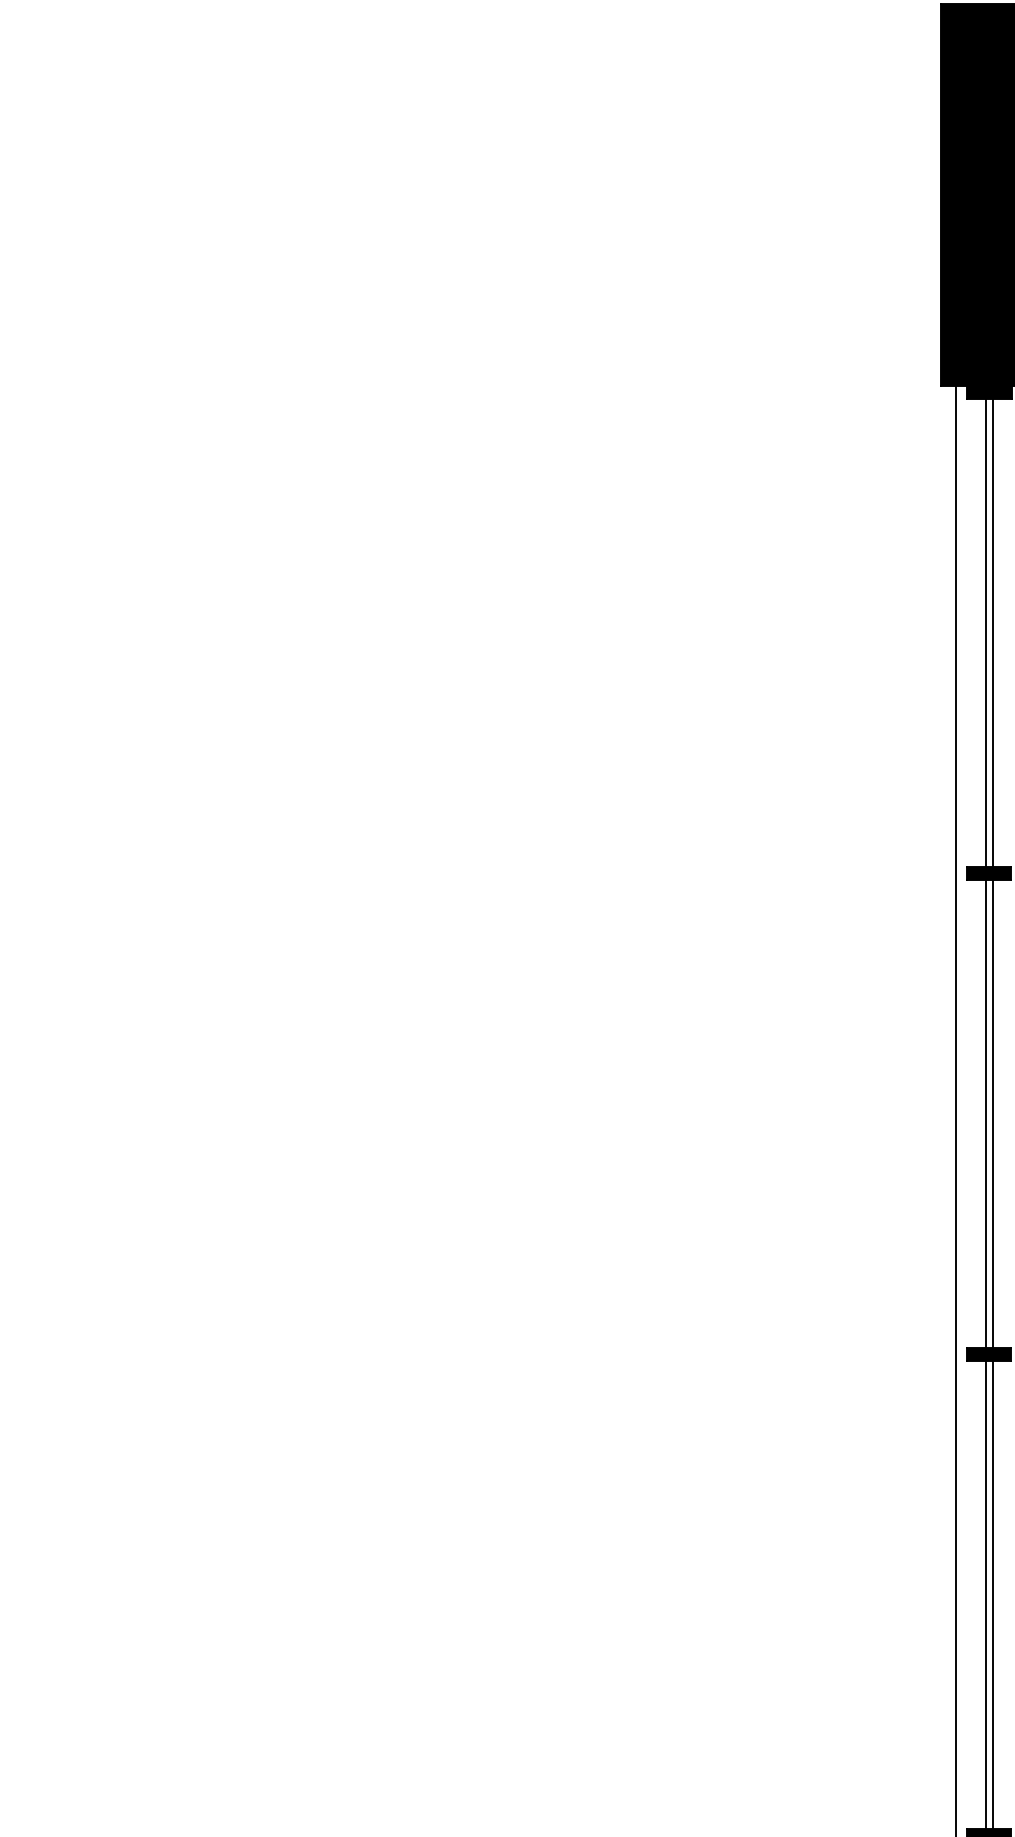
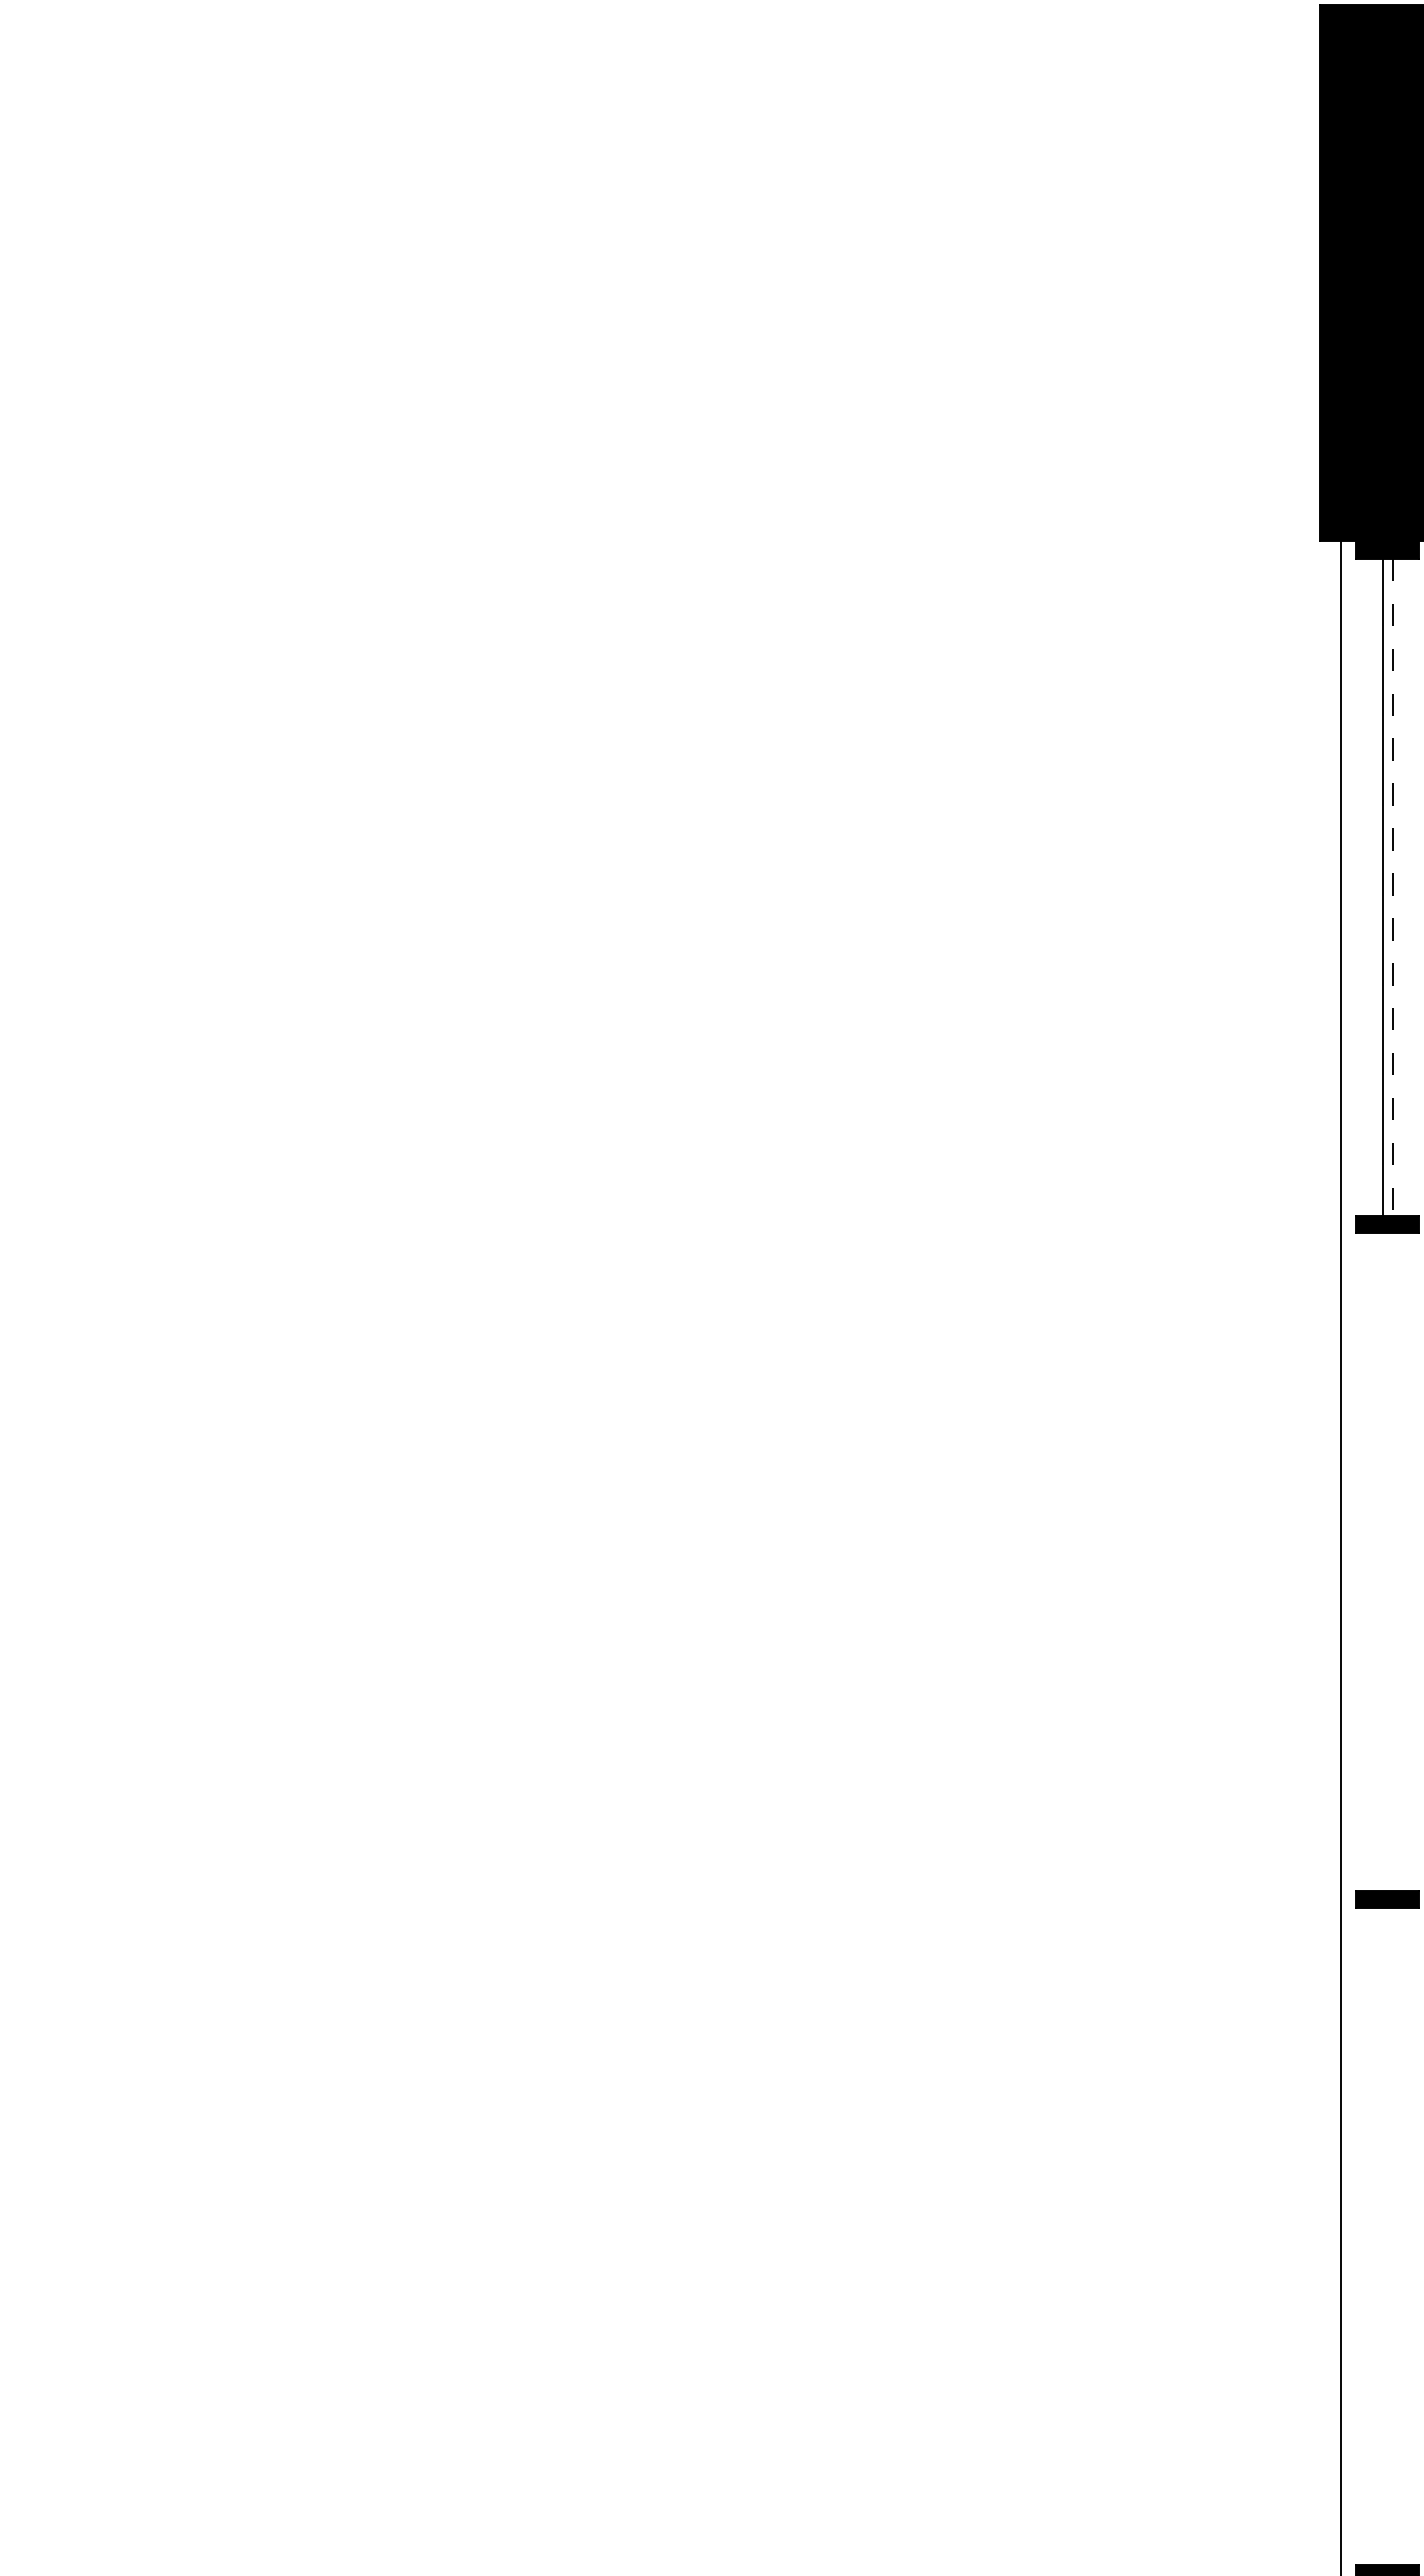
line: (992, 632) -> (1392, 887), solid -> dashed
line: (985, 1113) -> (1382, 1561), removed
line: (992, 1113) -> (1392, 1561), removed
line: (985, 1594) -> (1382, 2236), removed
line: (992, 1594) -> (1392, 2236), removed

